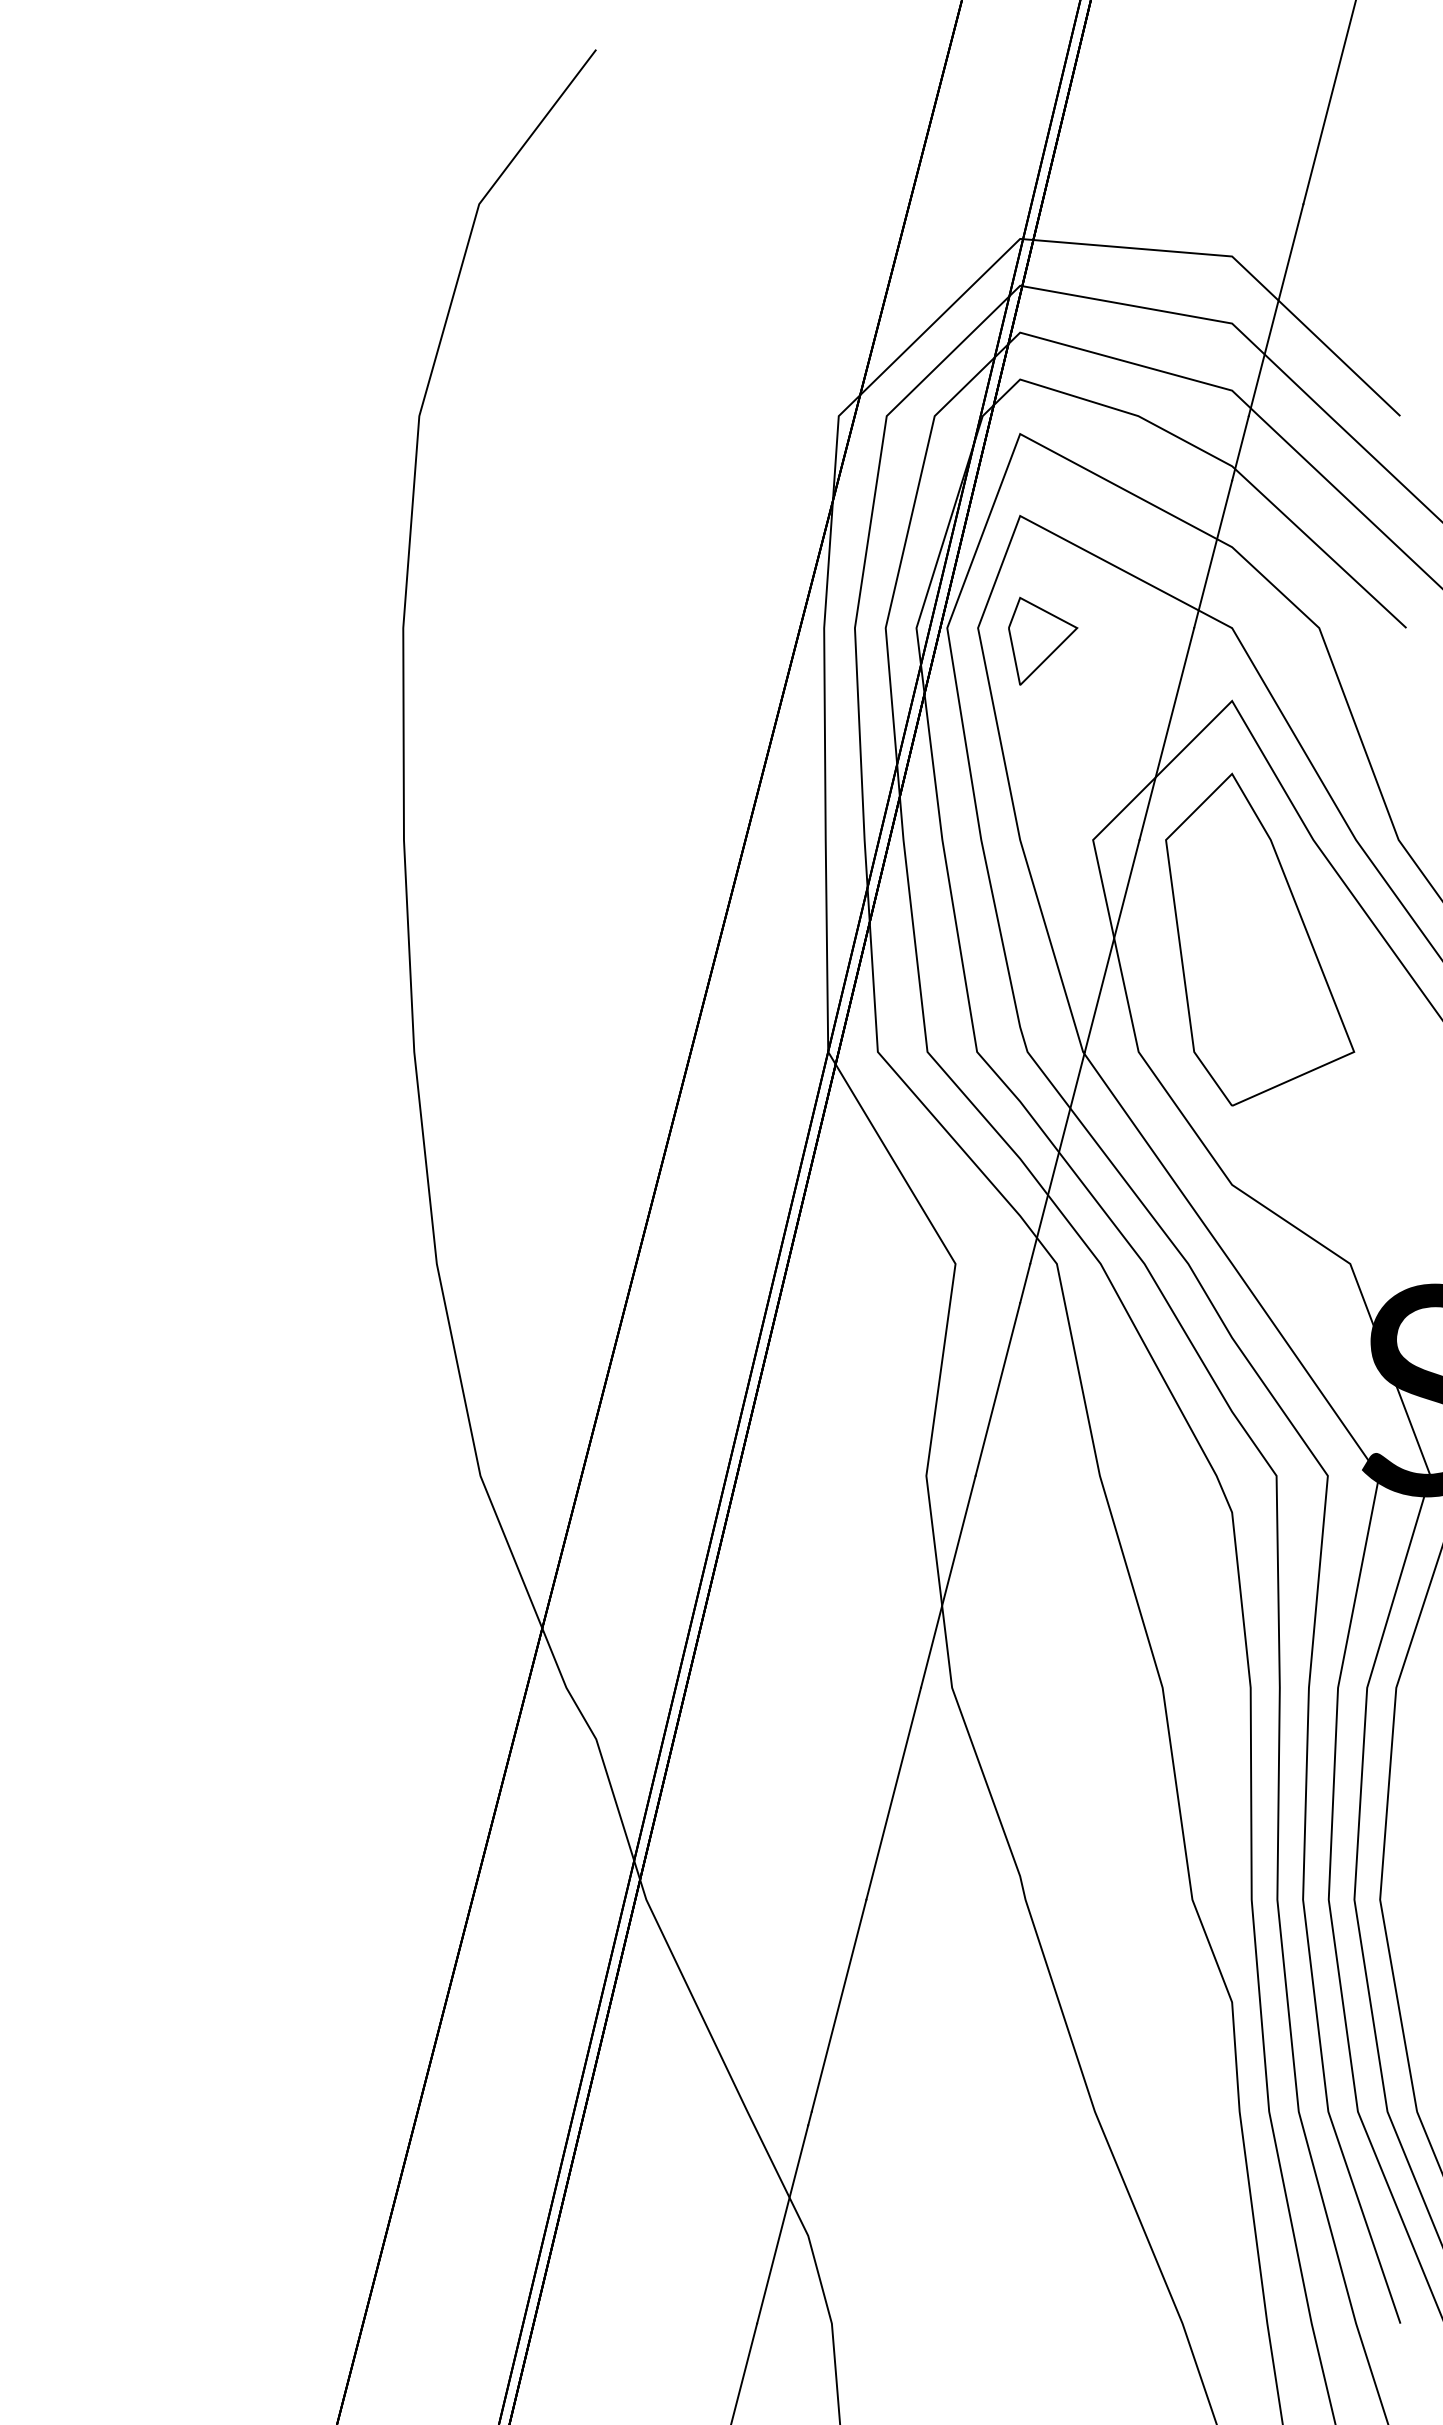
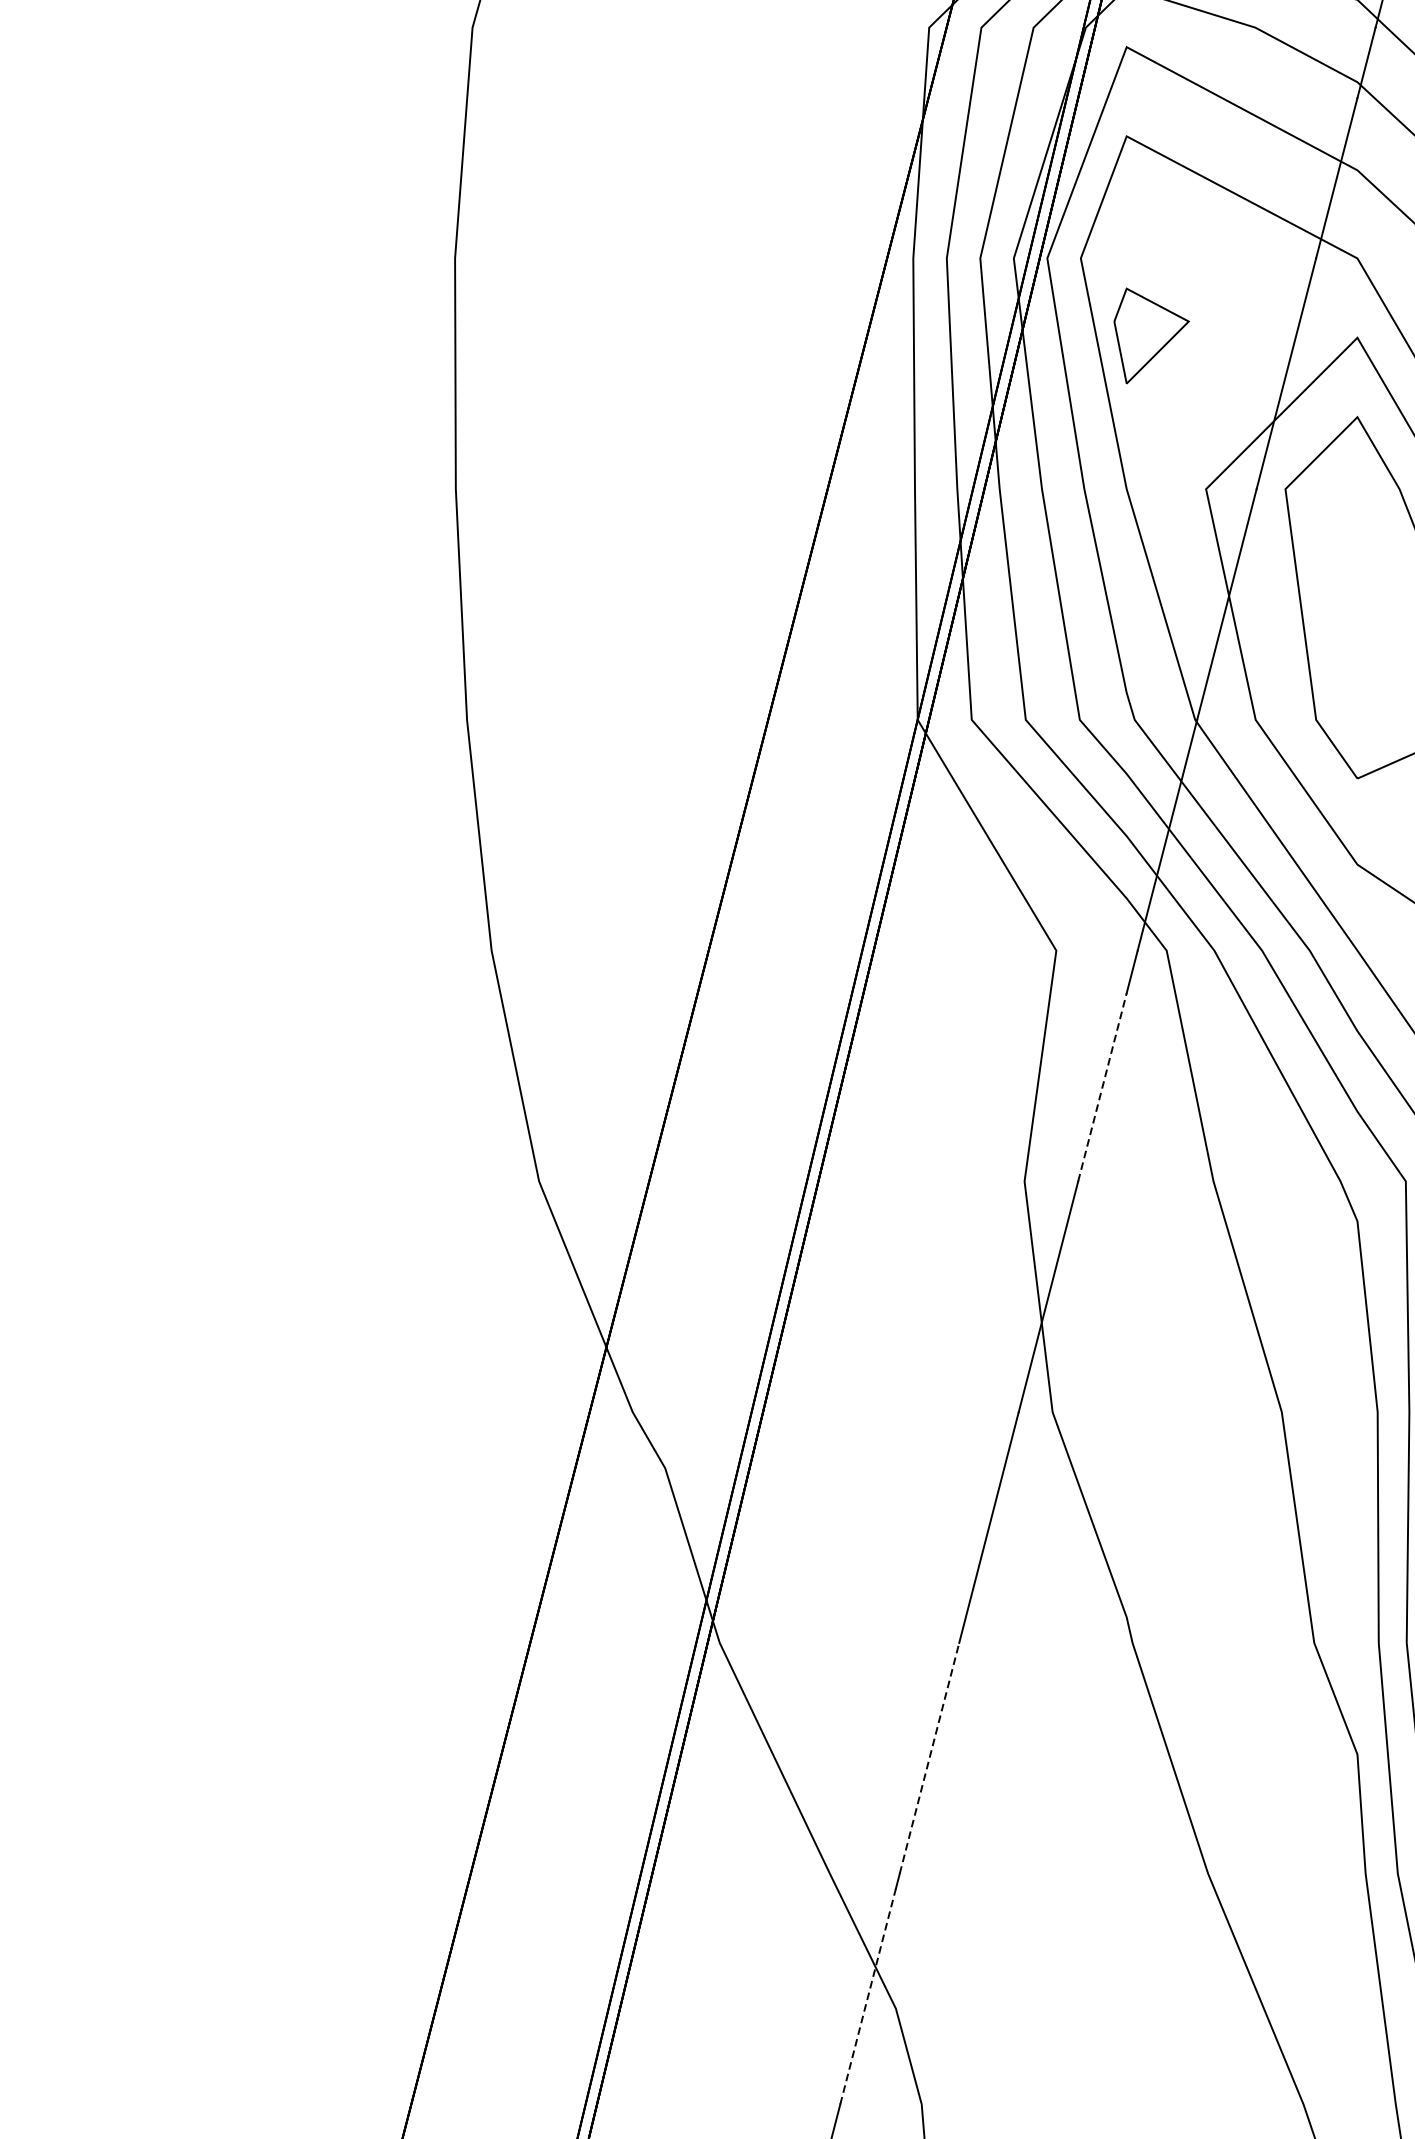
part: (1043, 640) -> (1152, 335), moved
line: (998, 1389) -> (1103, 1087), solid -> dashed
line: (839, 2005) -> (929, 1757), solid -> dashed
line: (782, 2224) -> (867, 1996), solid -> dashed

